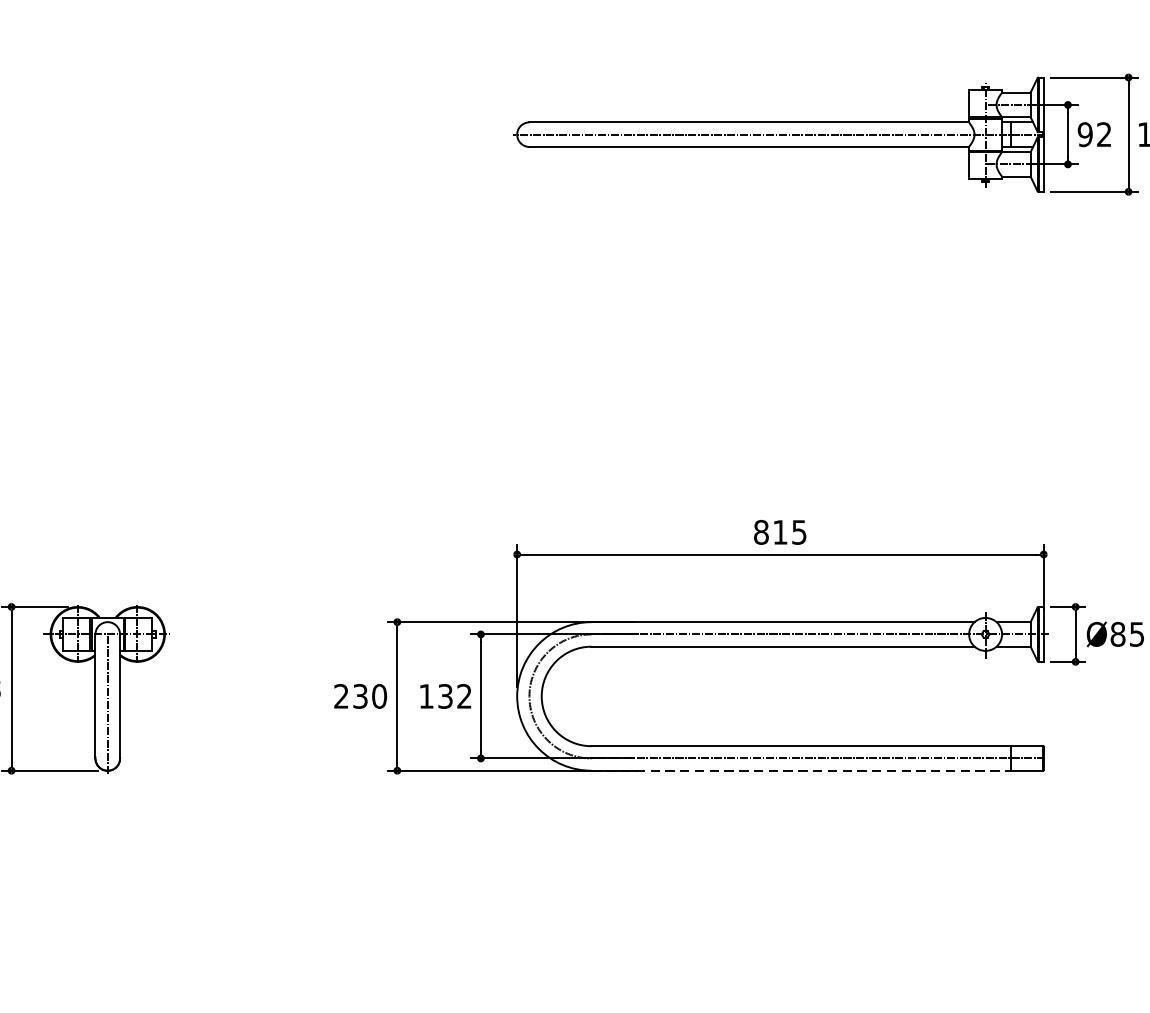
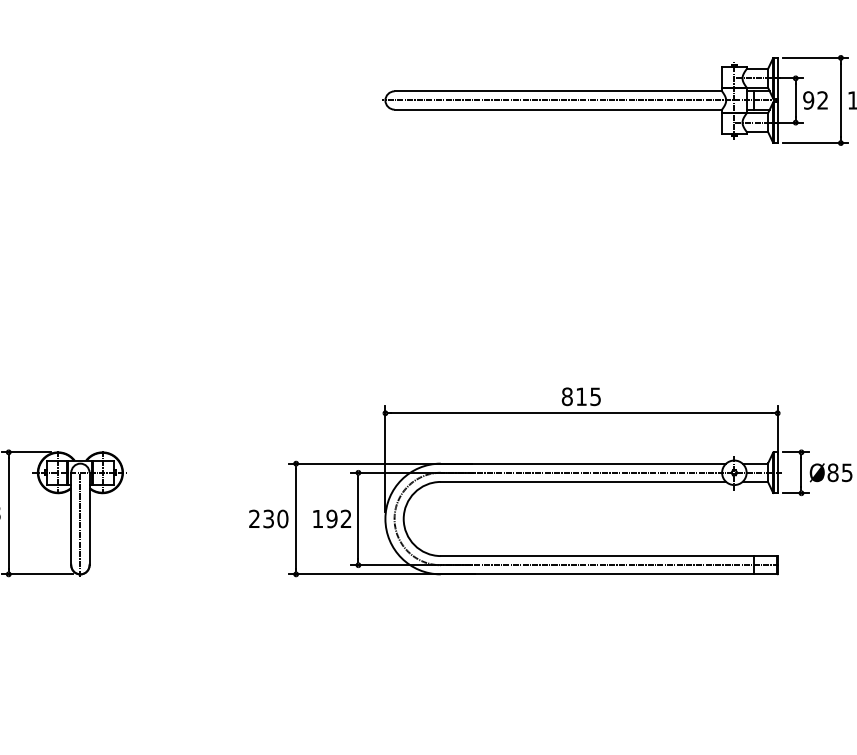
text: (444, 695) -> (331, 518), 132 -> 192
line: (801, 770) -> (597, 574), dashed -> solid

